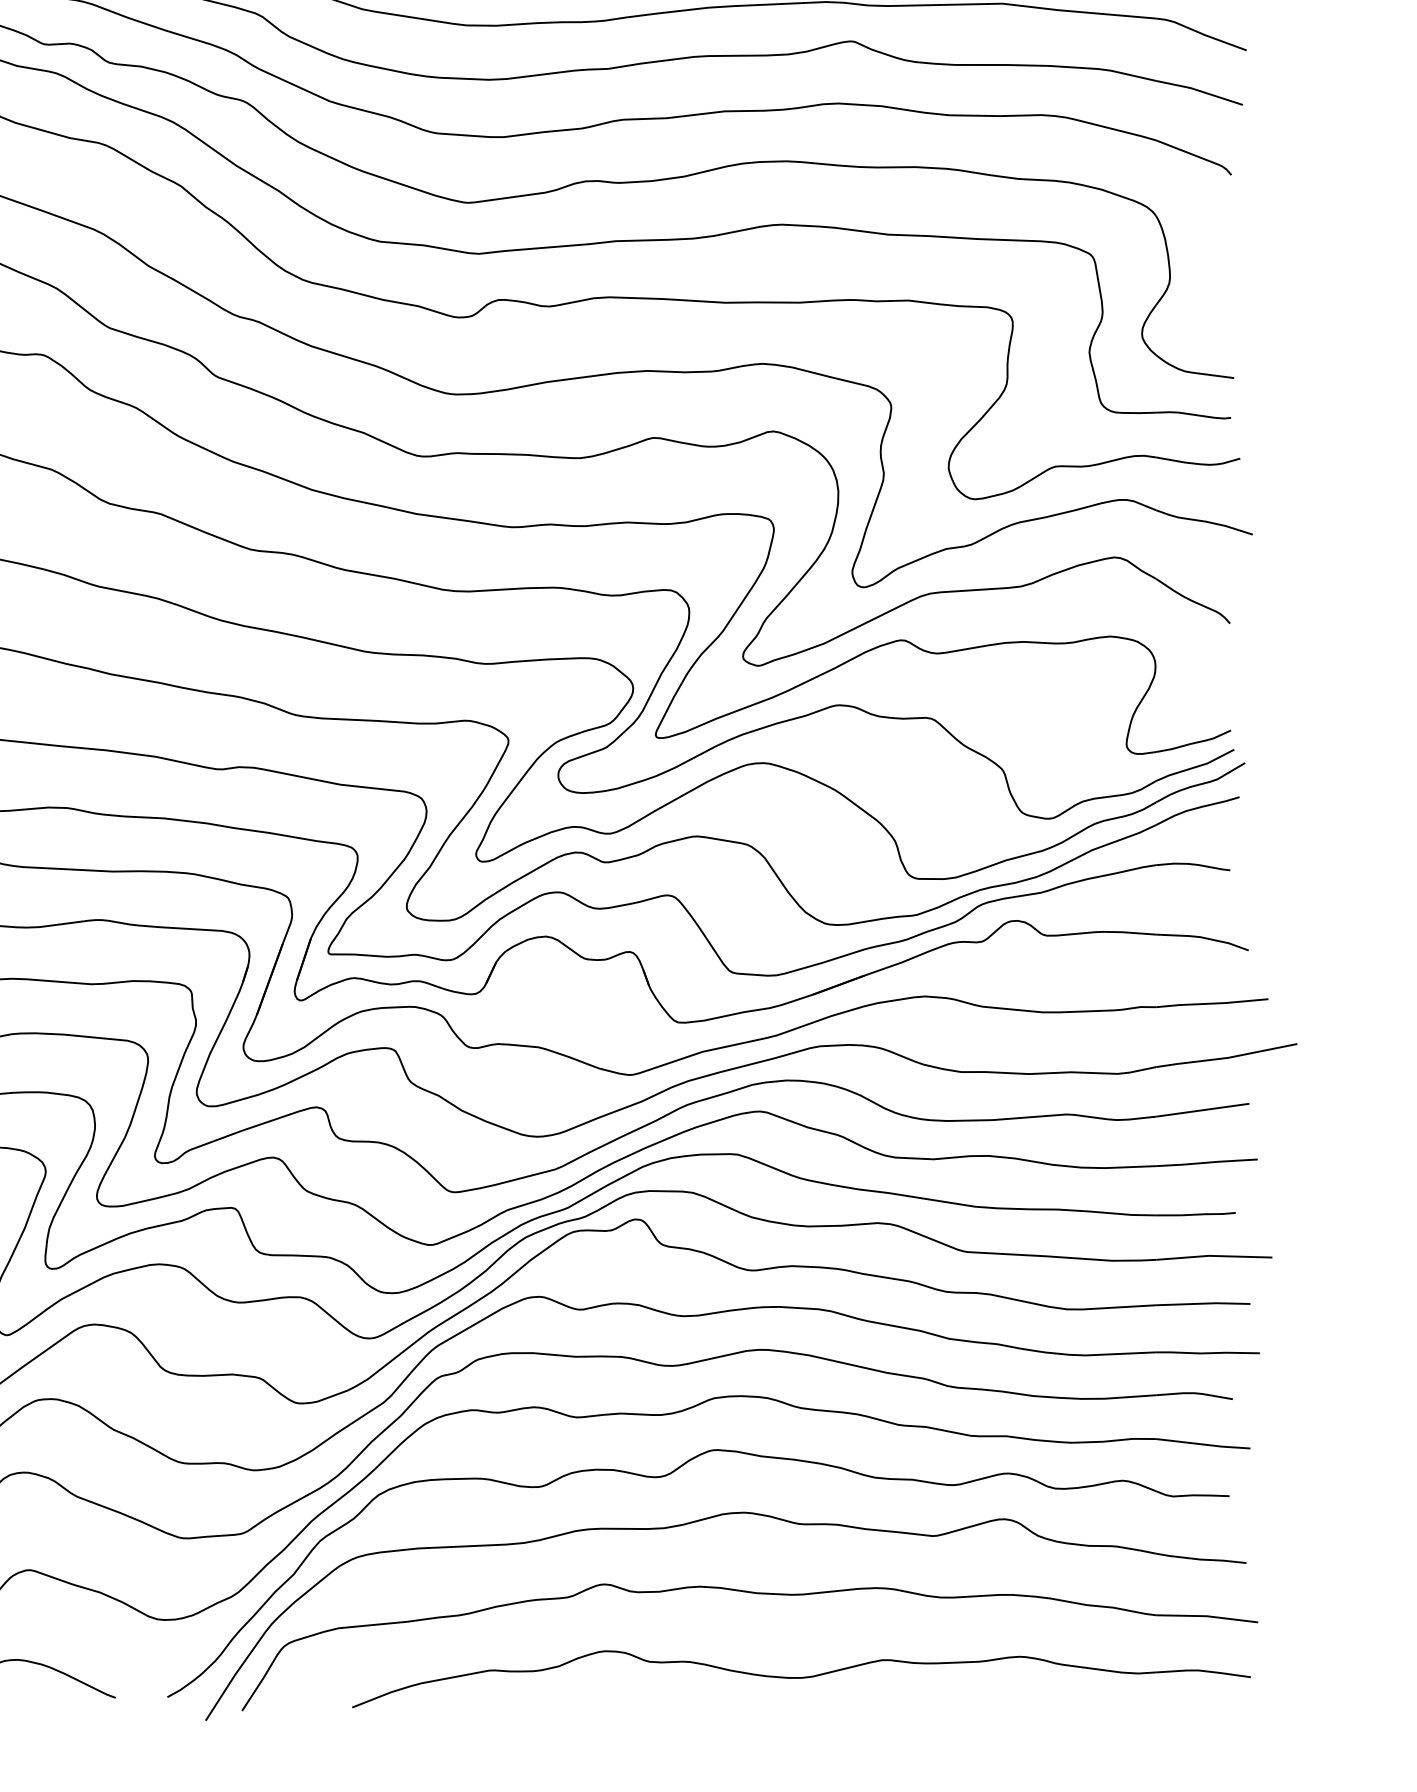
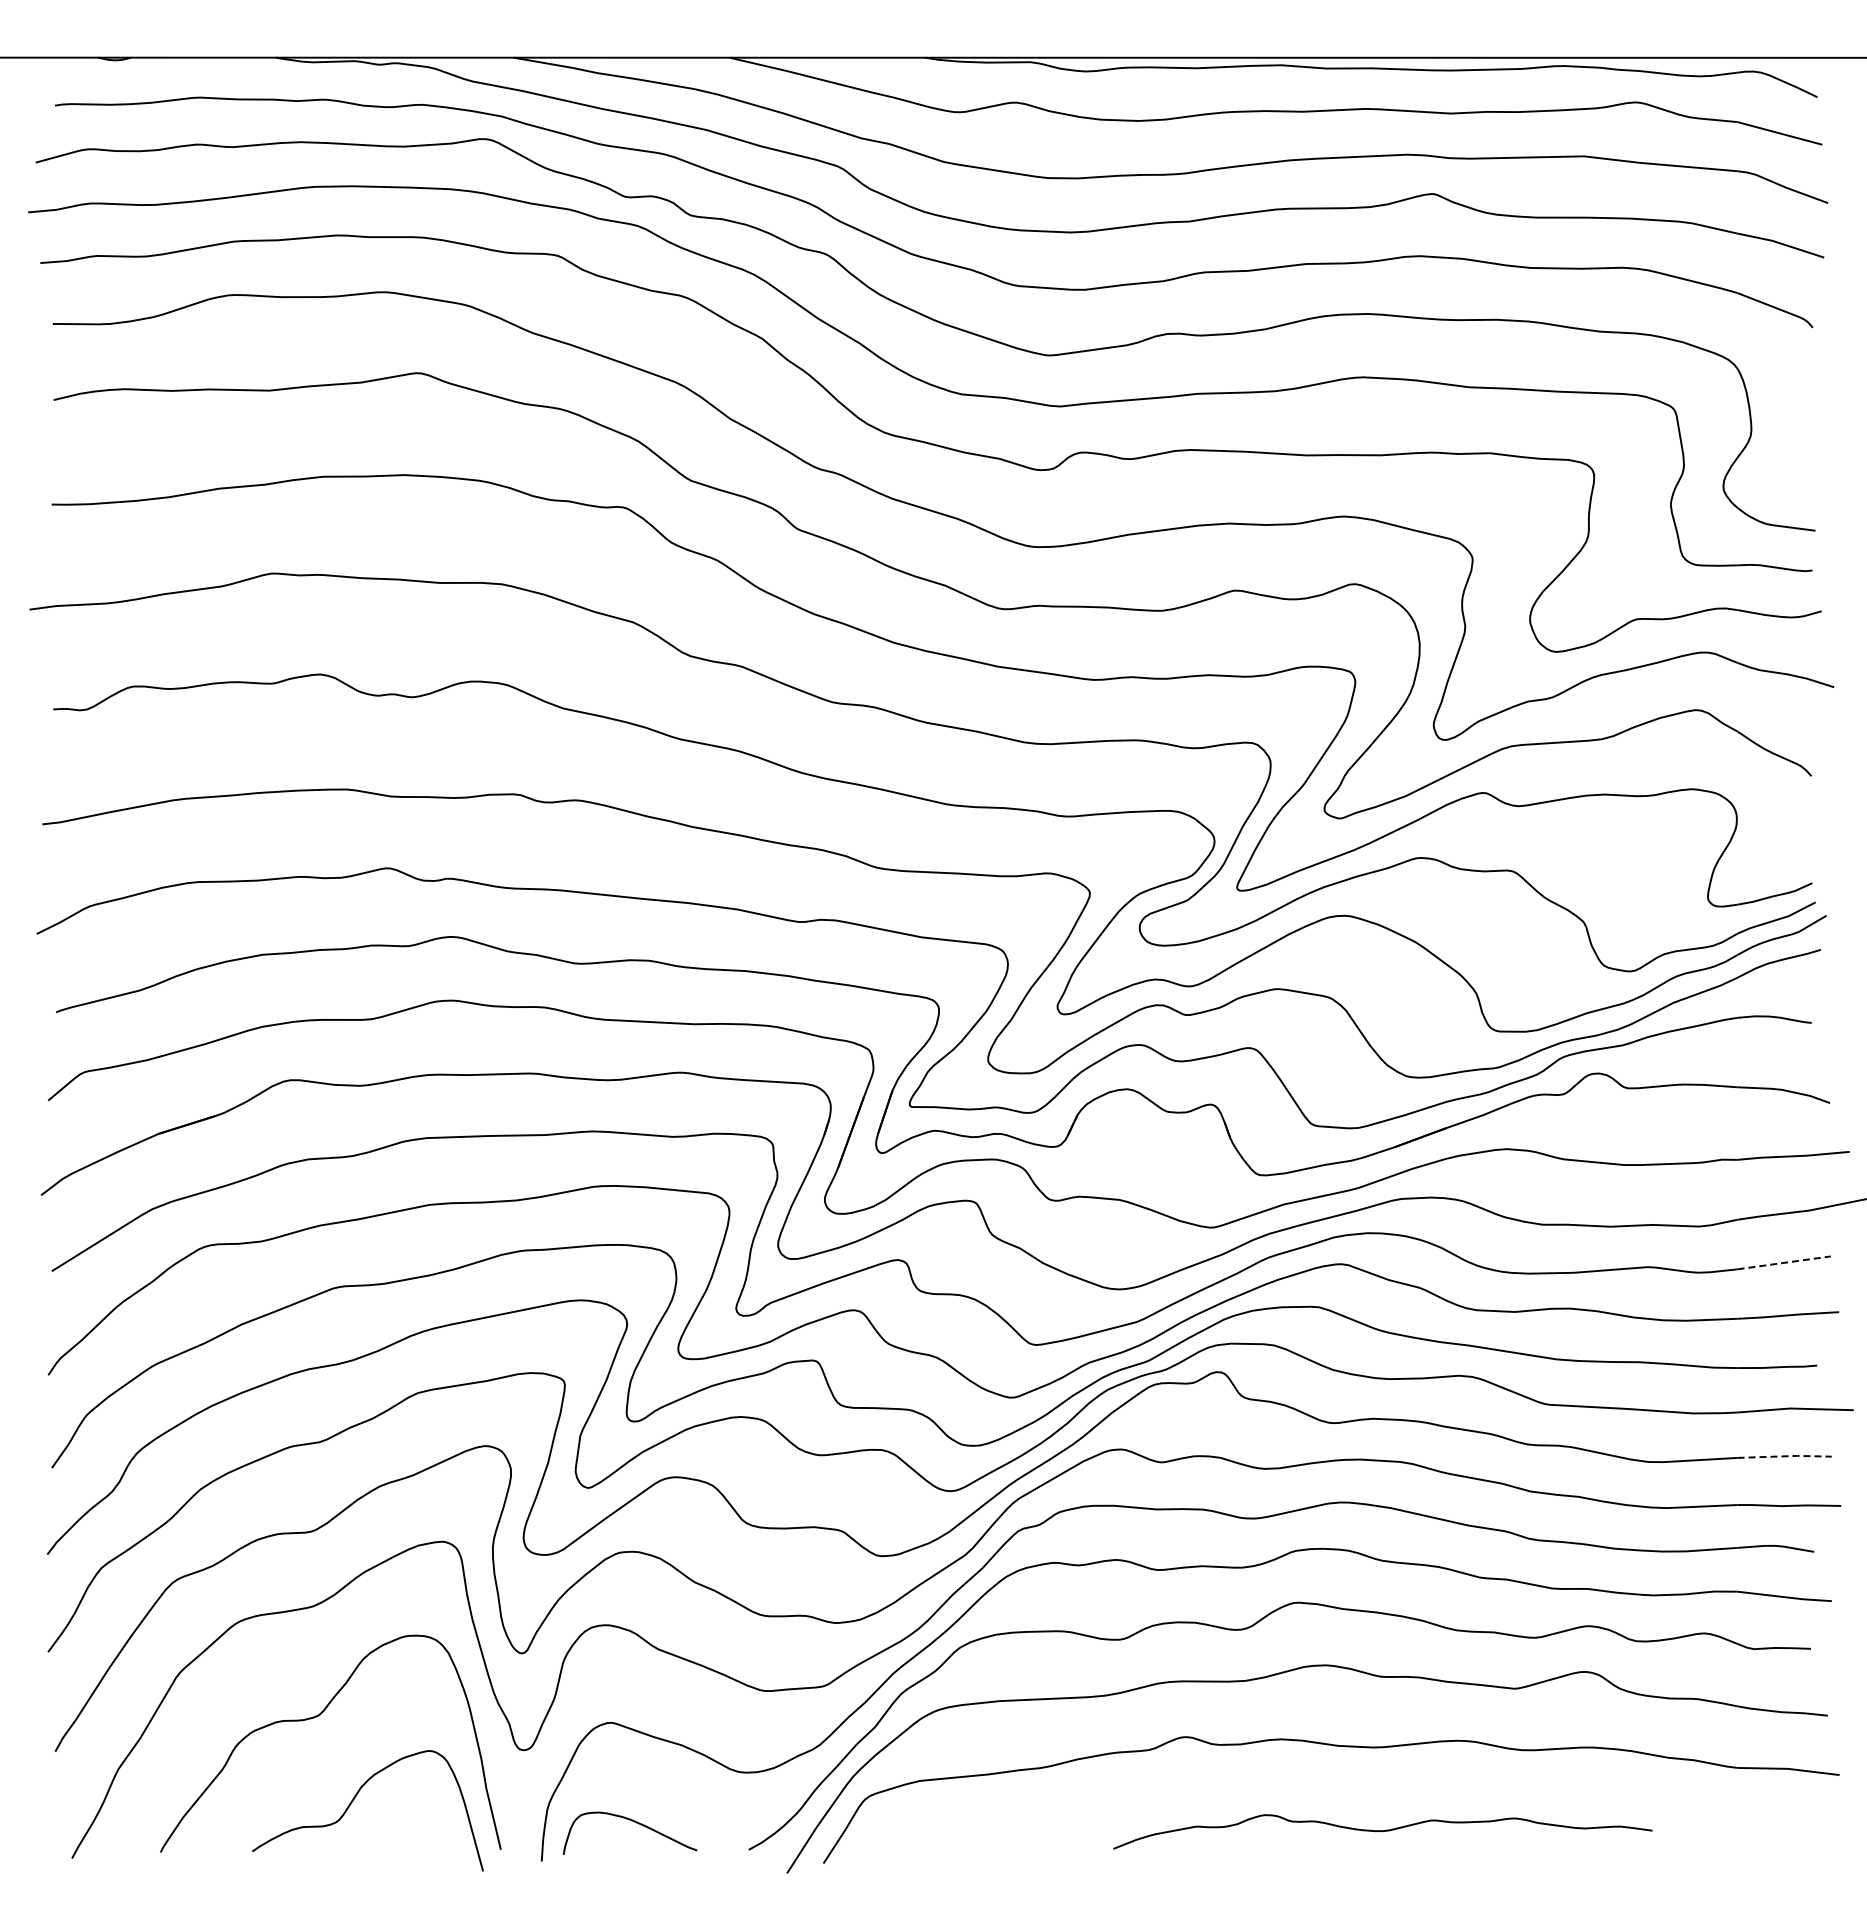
line: (1203, 1109) -> (1784, 1262), solid -> dashed
line: (1204, 1303) -> (1785, 1456), solid -> dashed
part: (801, 1678) -> (1382, 1831), size x0.6

